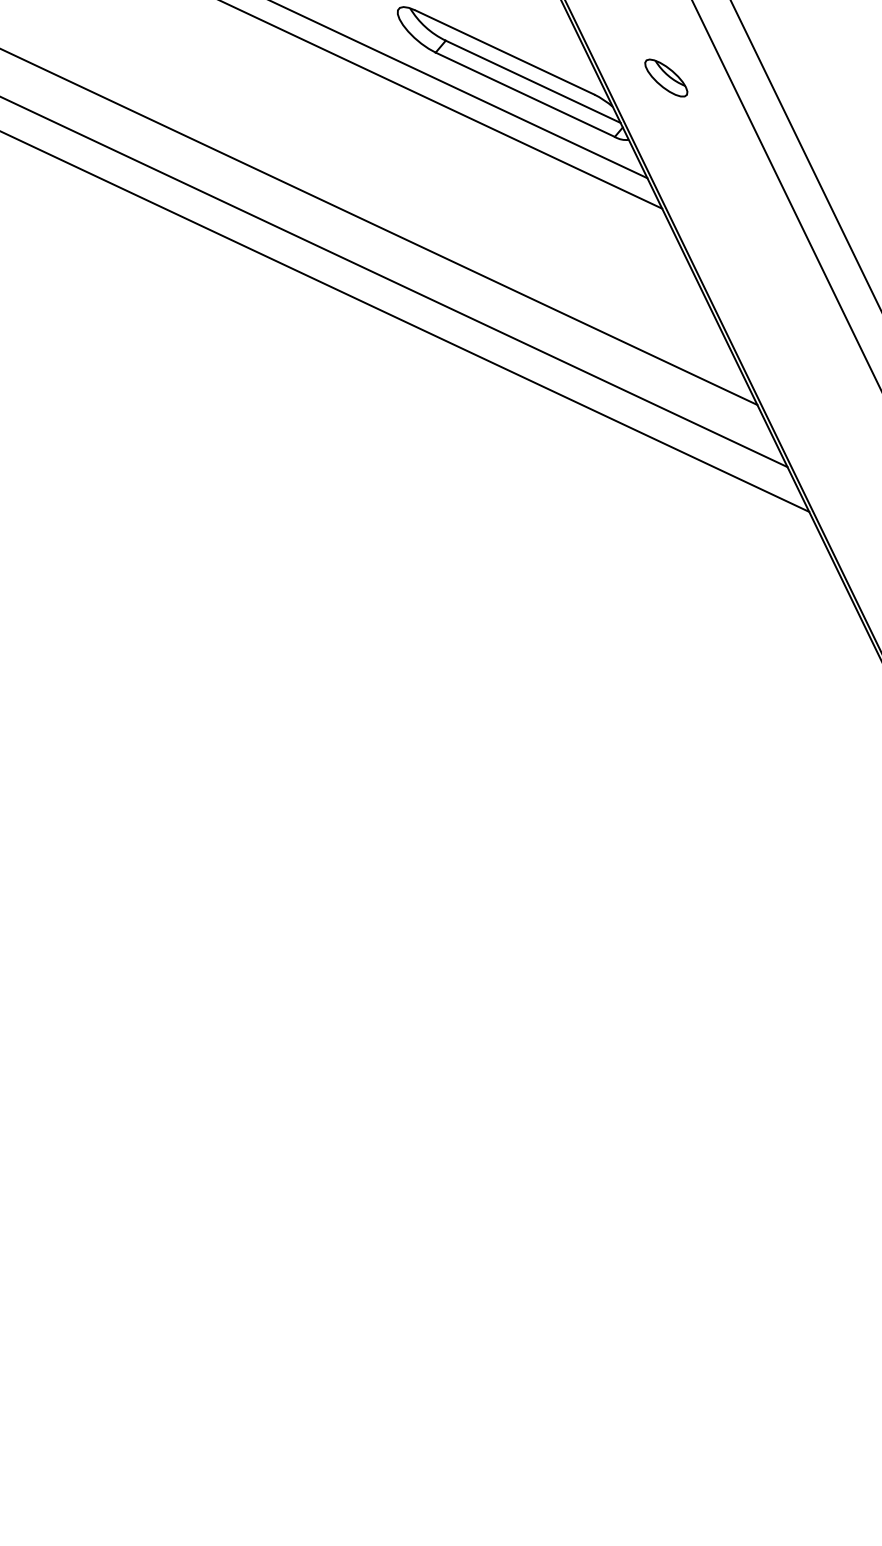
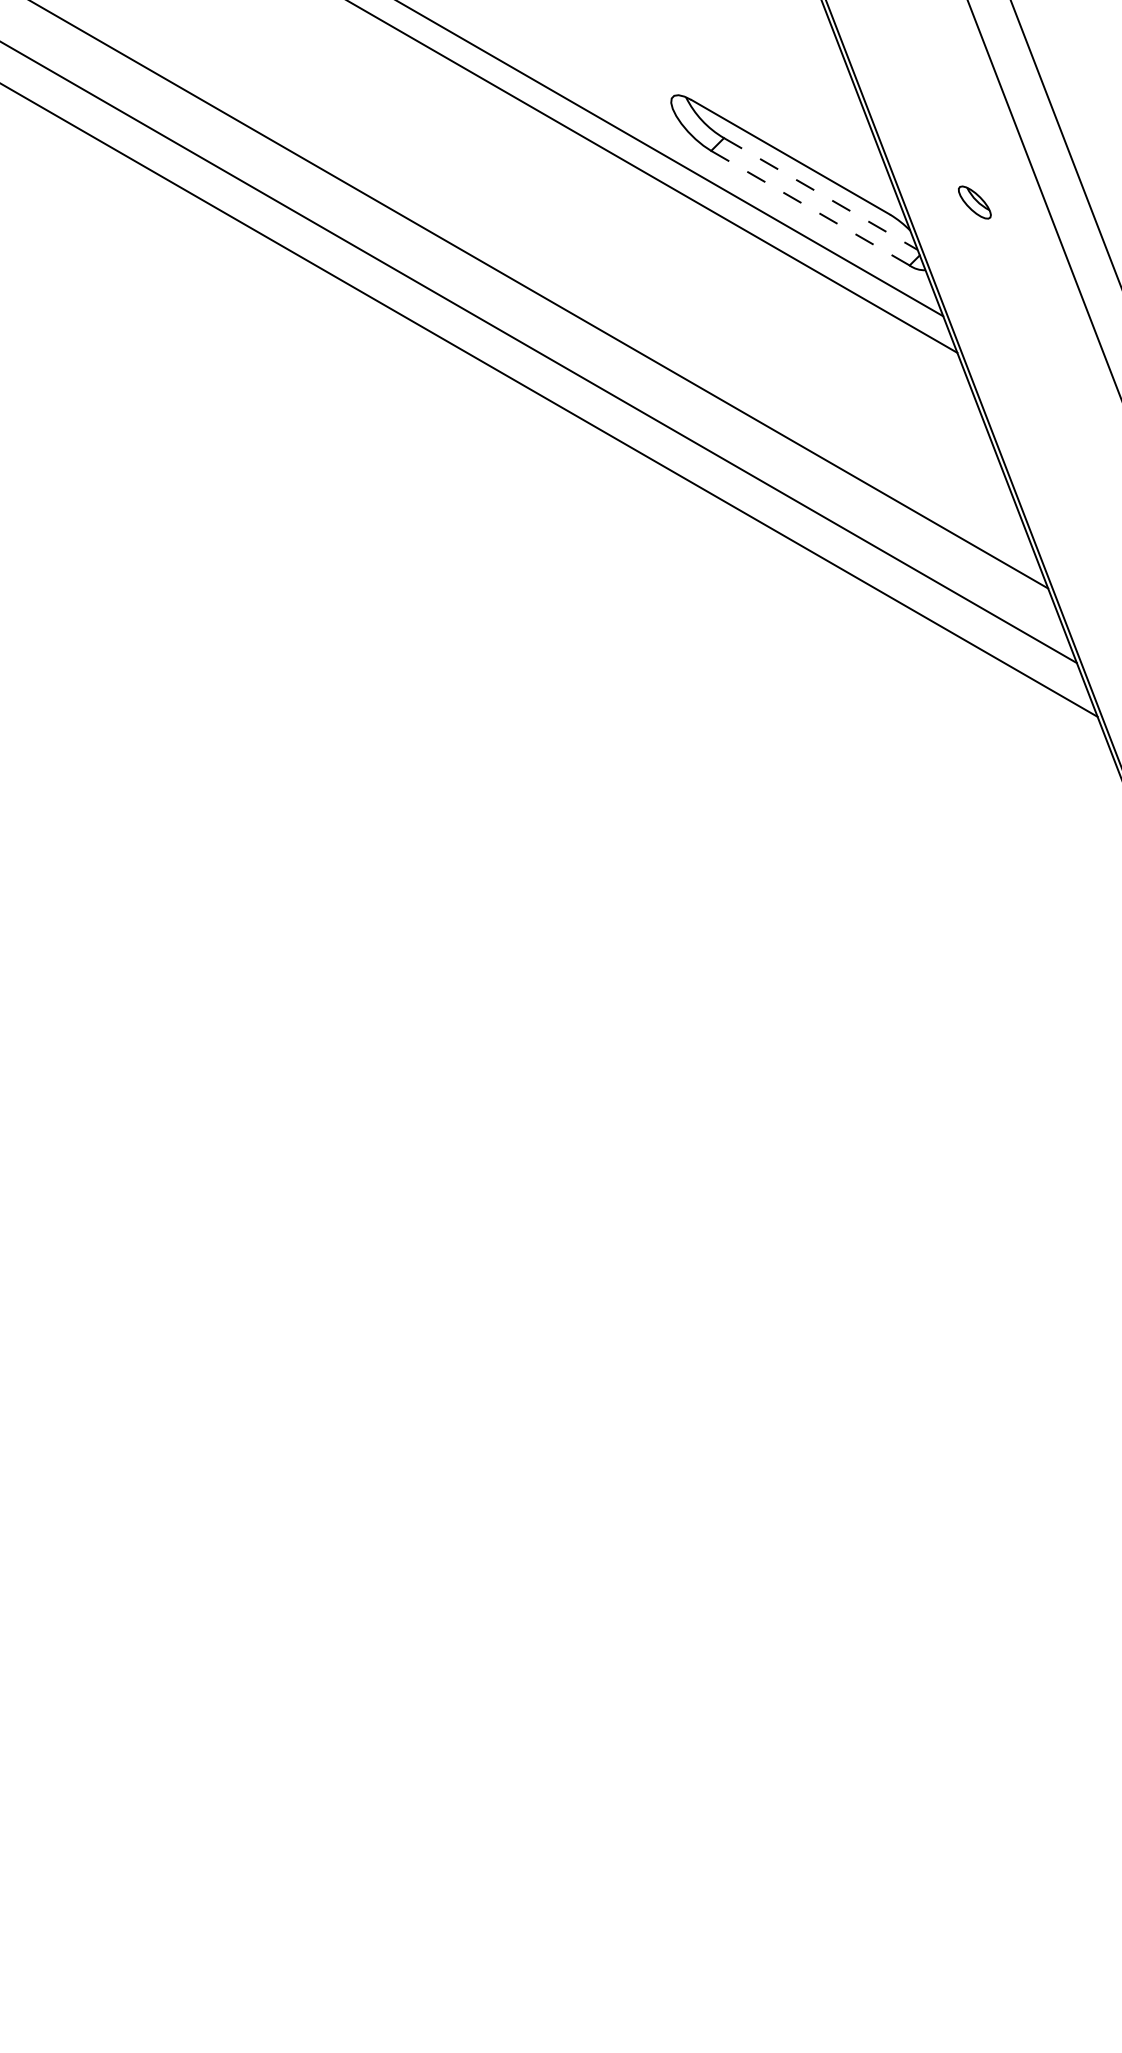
part: (666, 78) -> (974, 202), size x0.7
line: (532, 82) -> (820, 194), solid -> dashed
line: (525, 95) -> (810, 208), solid -> dashed

